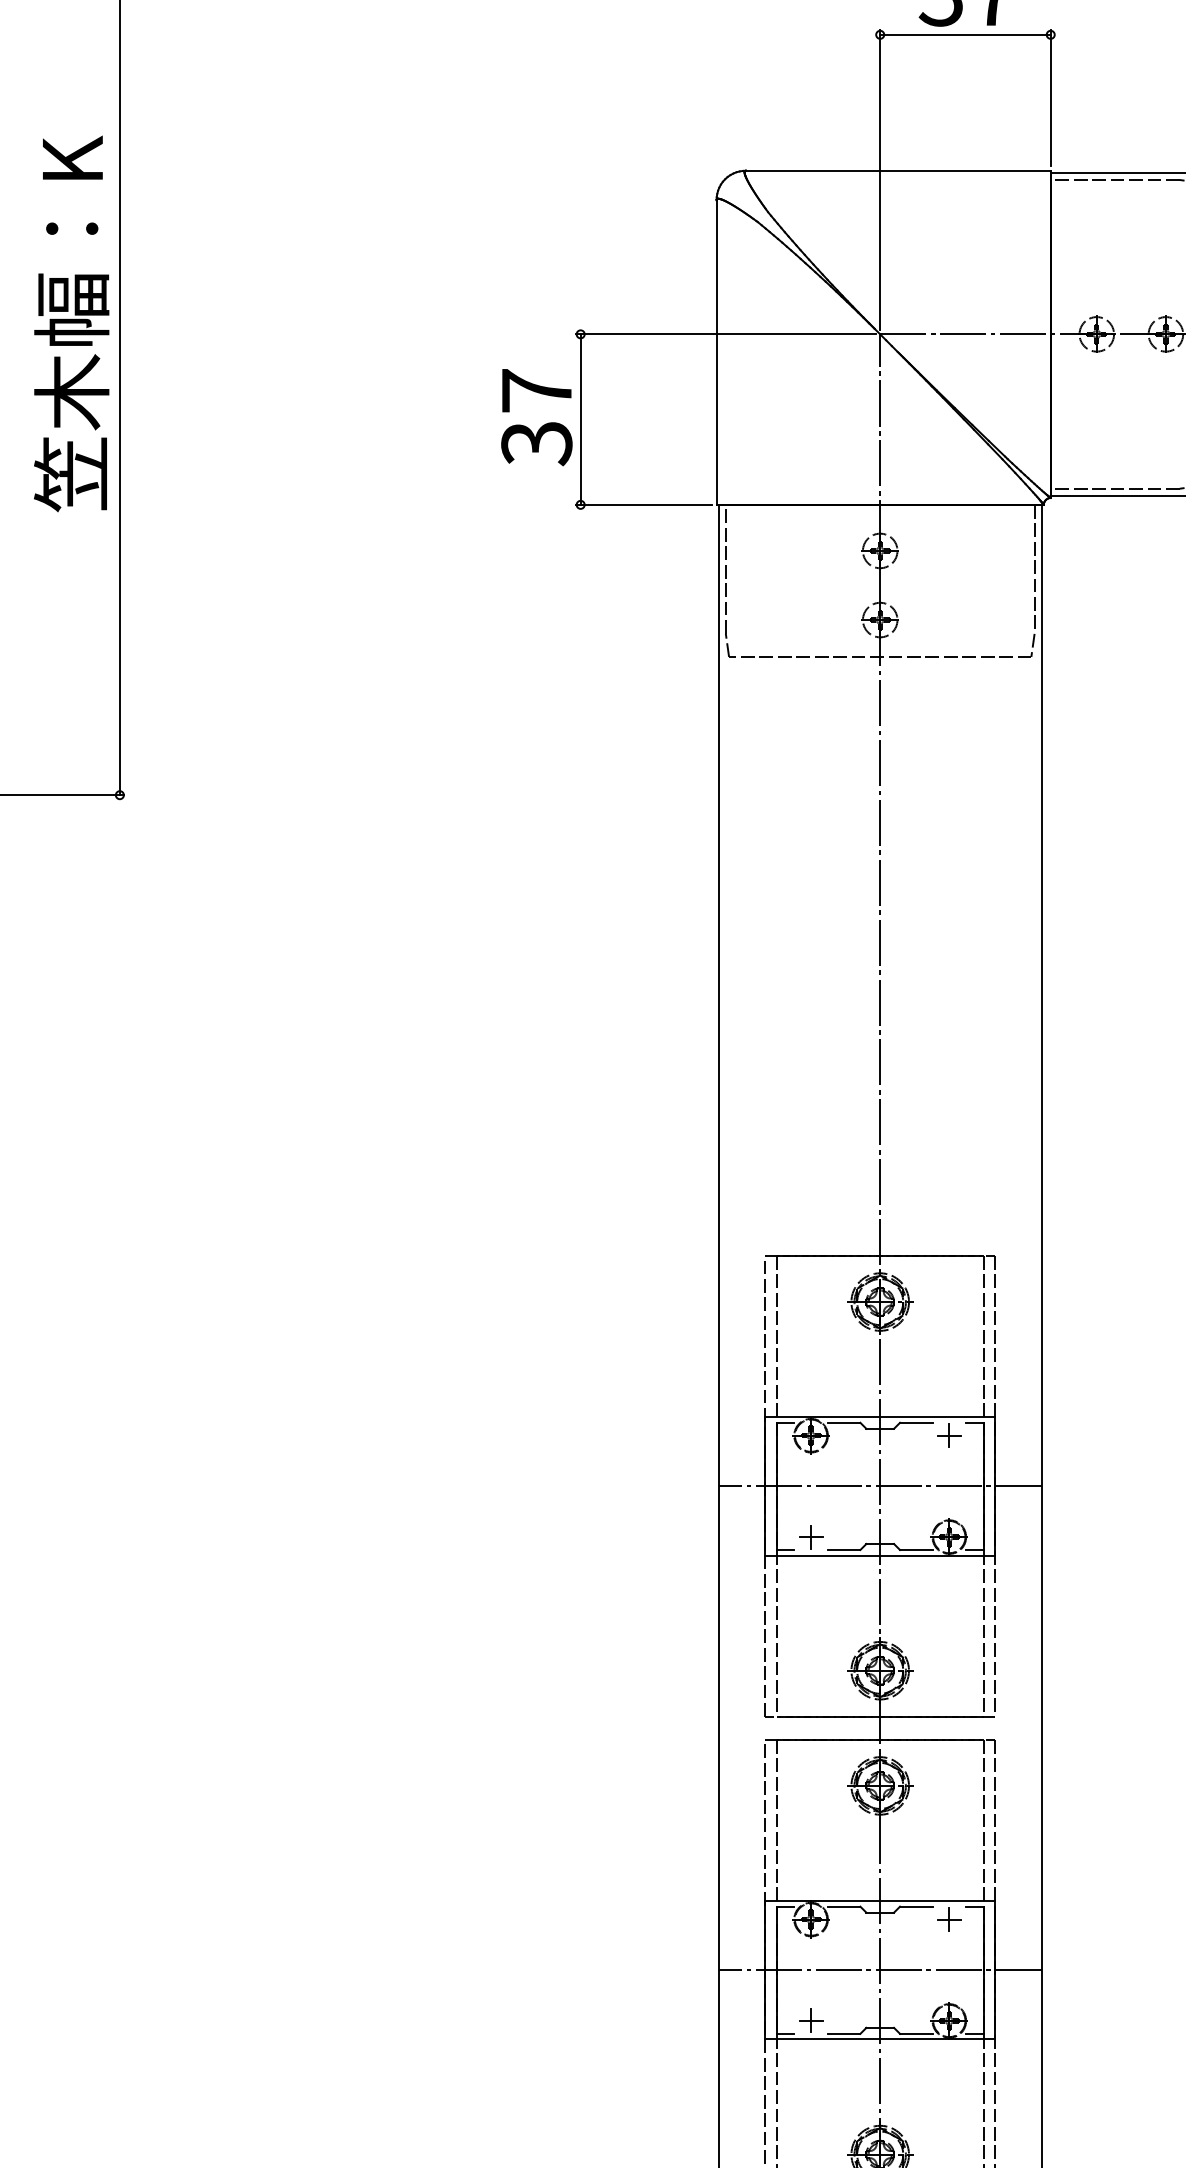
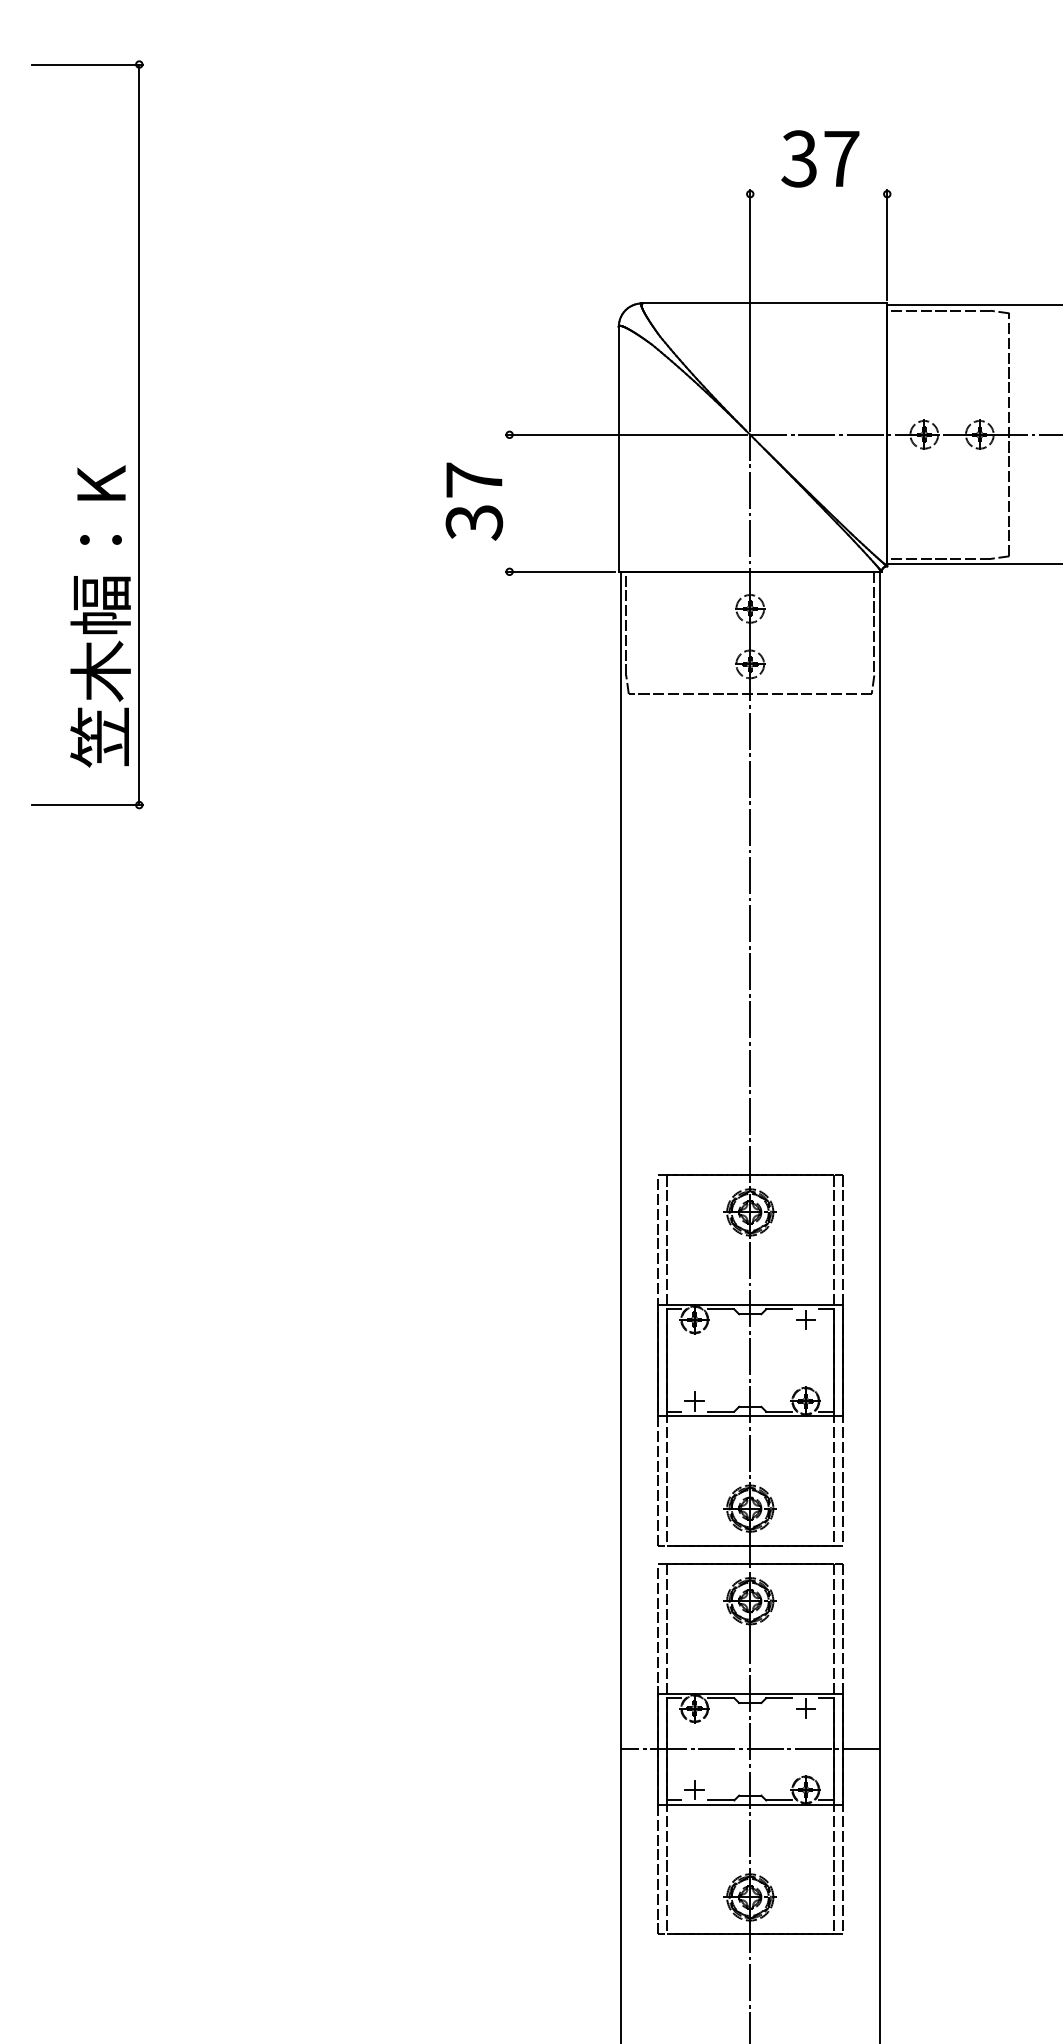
line: (965, 35) -> (818, 194), removed
text: (71, 323) -> (100, 616), moved
line: (580, 418) -> (509, 502), removed
line: (879, 1486) -> (749, 1360), removed

